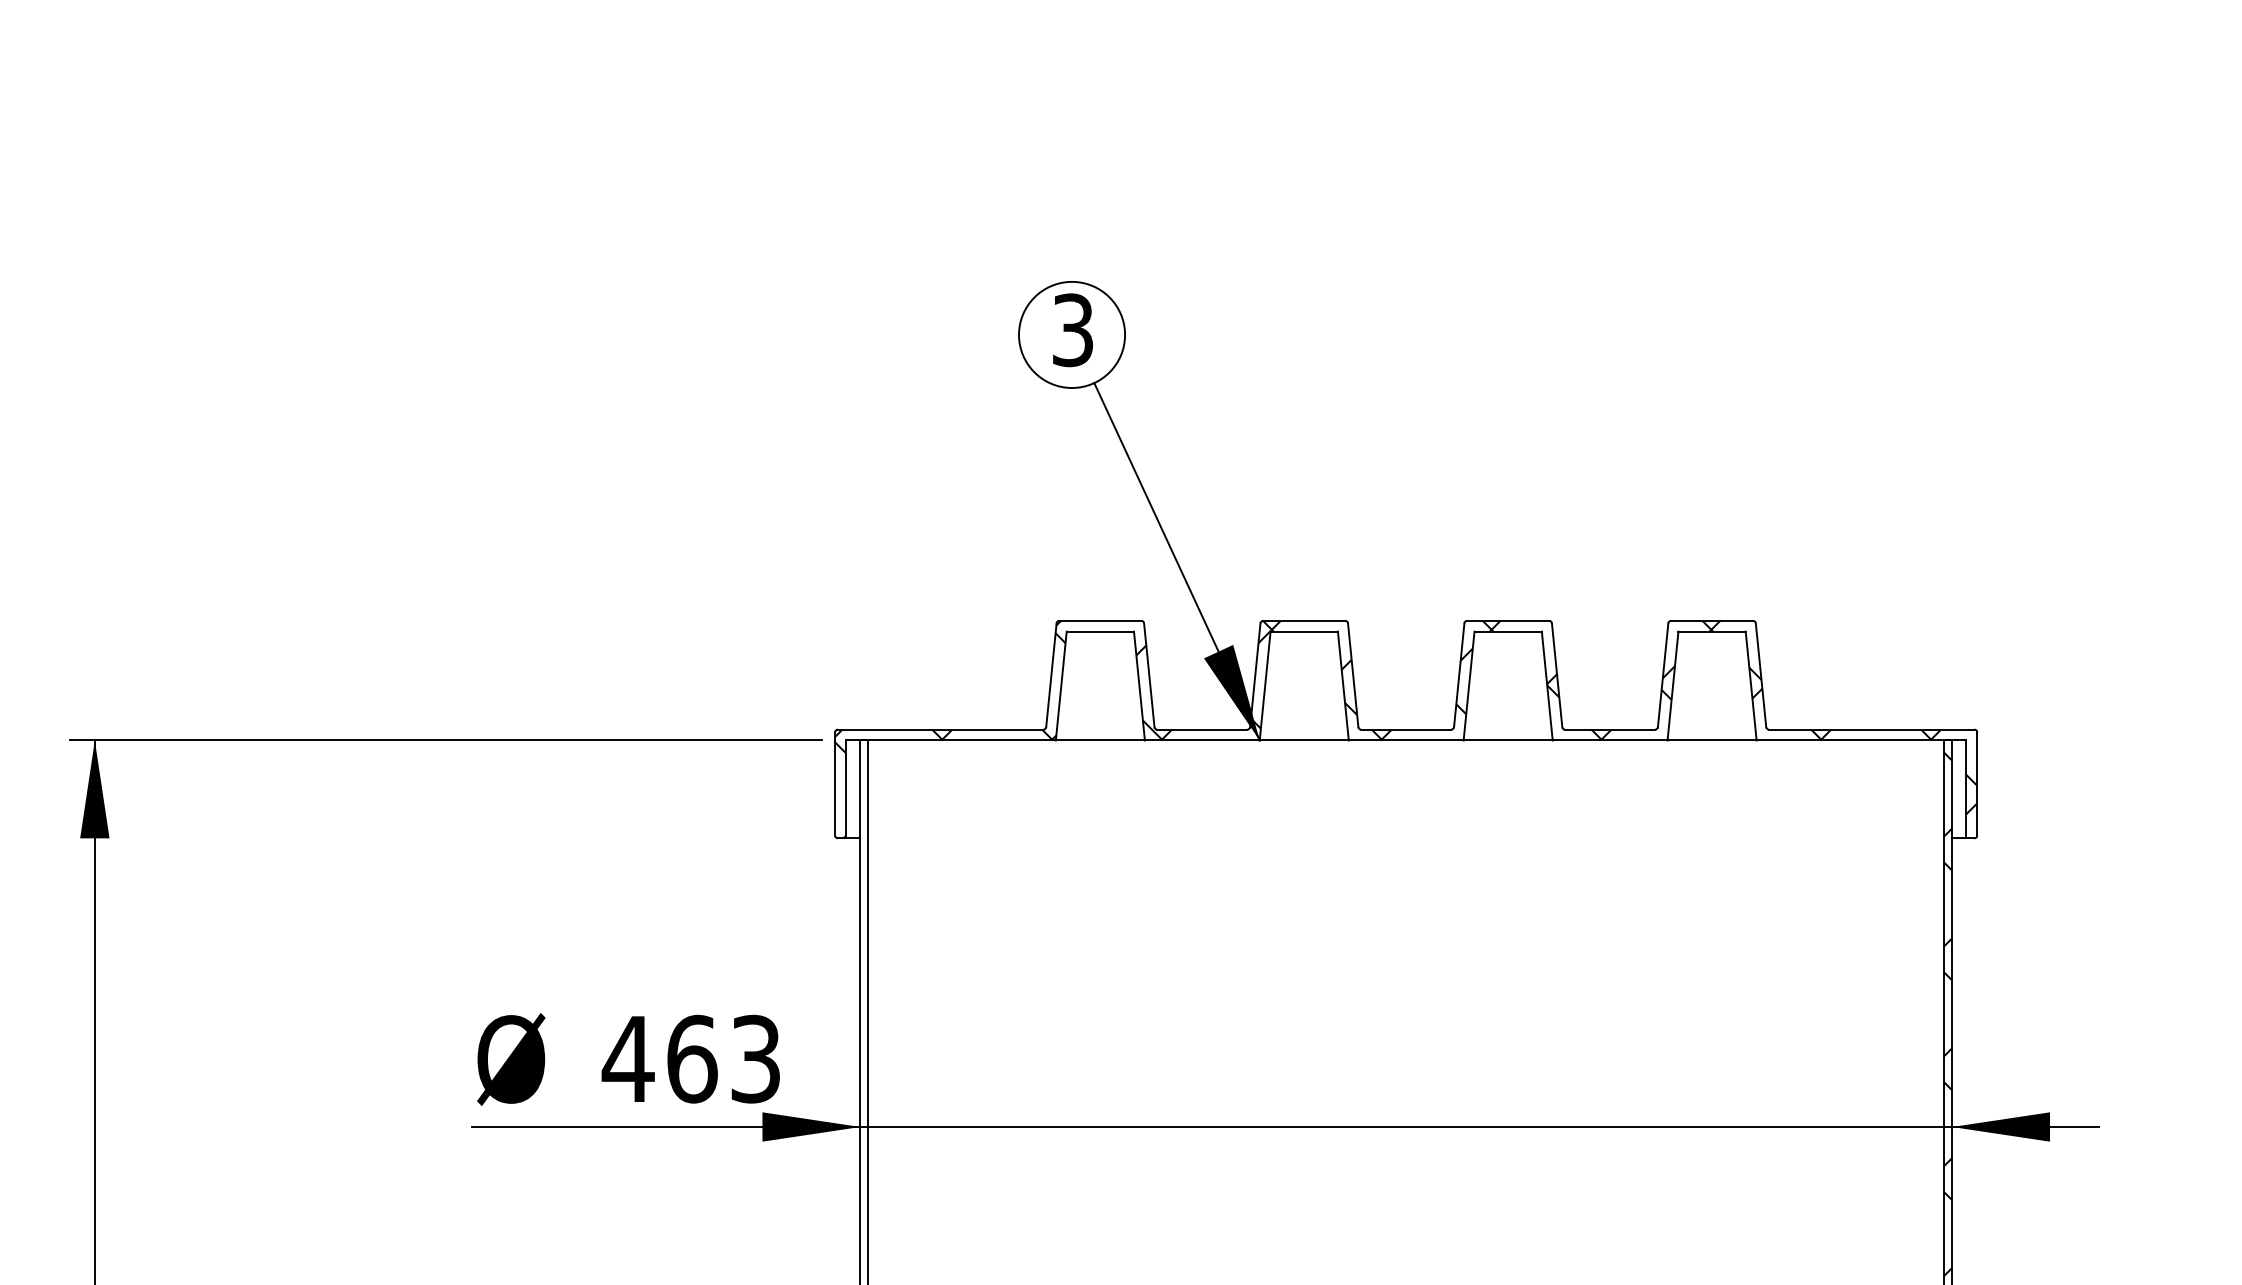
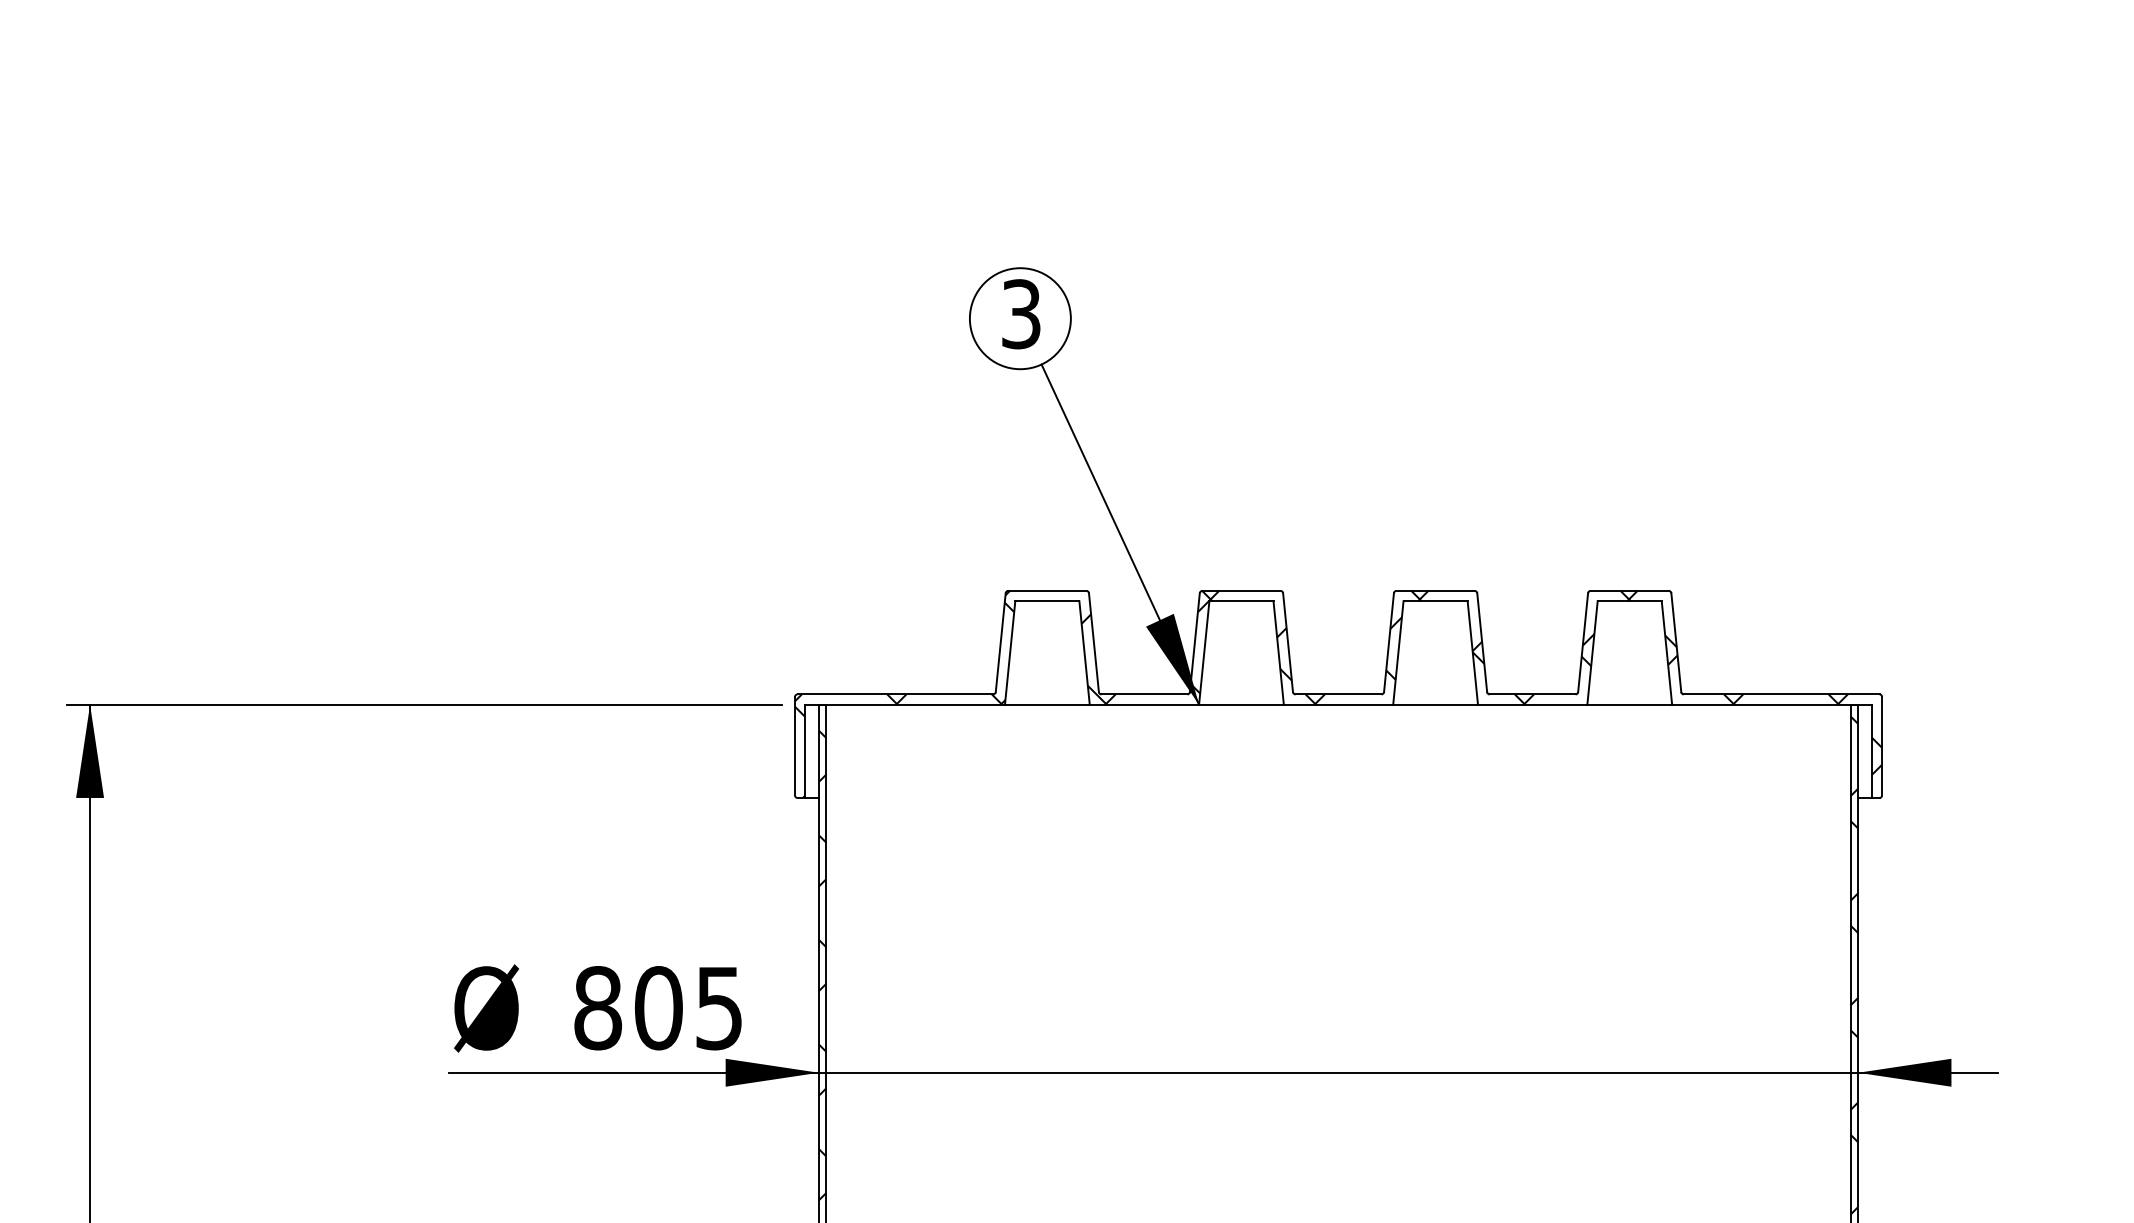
hatch: (864, 1014) -> (822, 965), added
text: (690, 1059) -> (657, 1008), 463 -> 805

